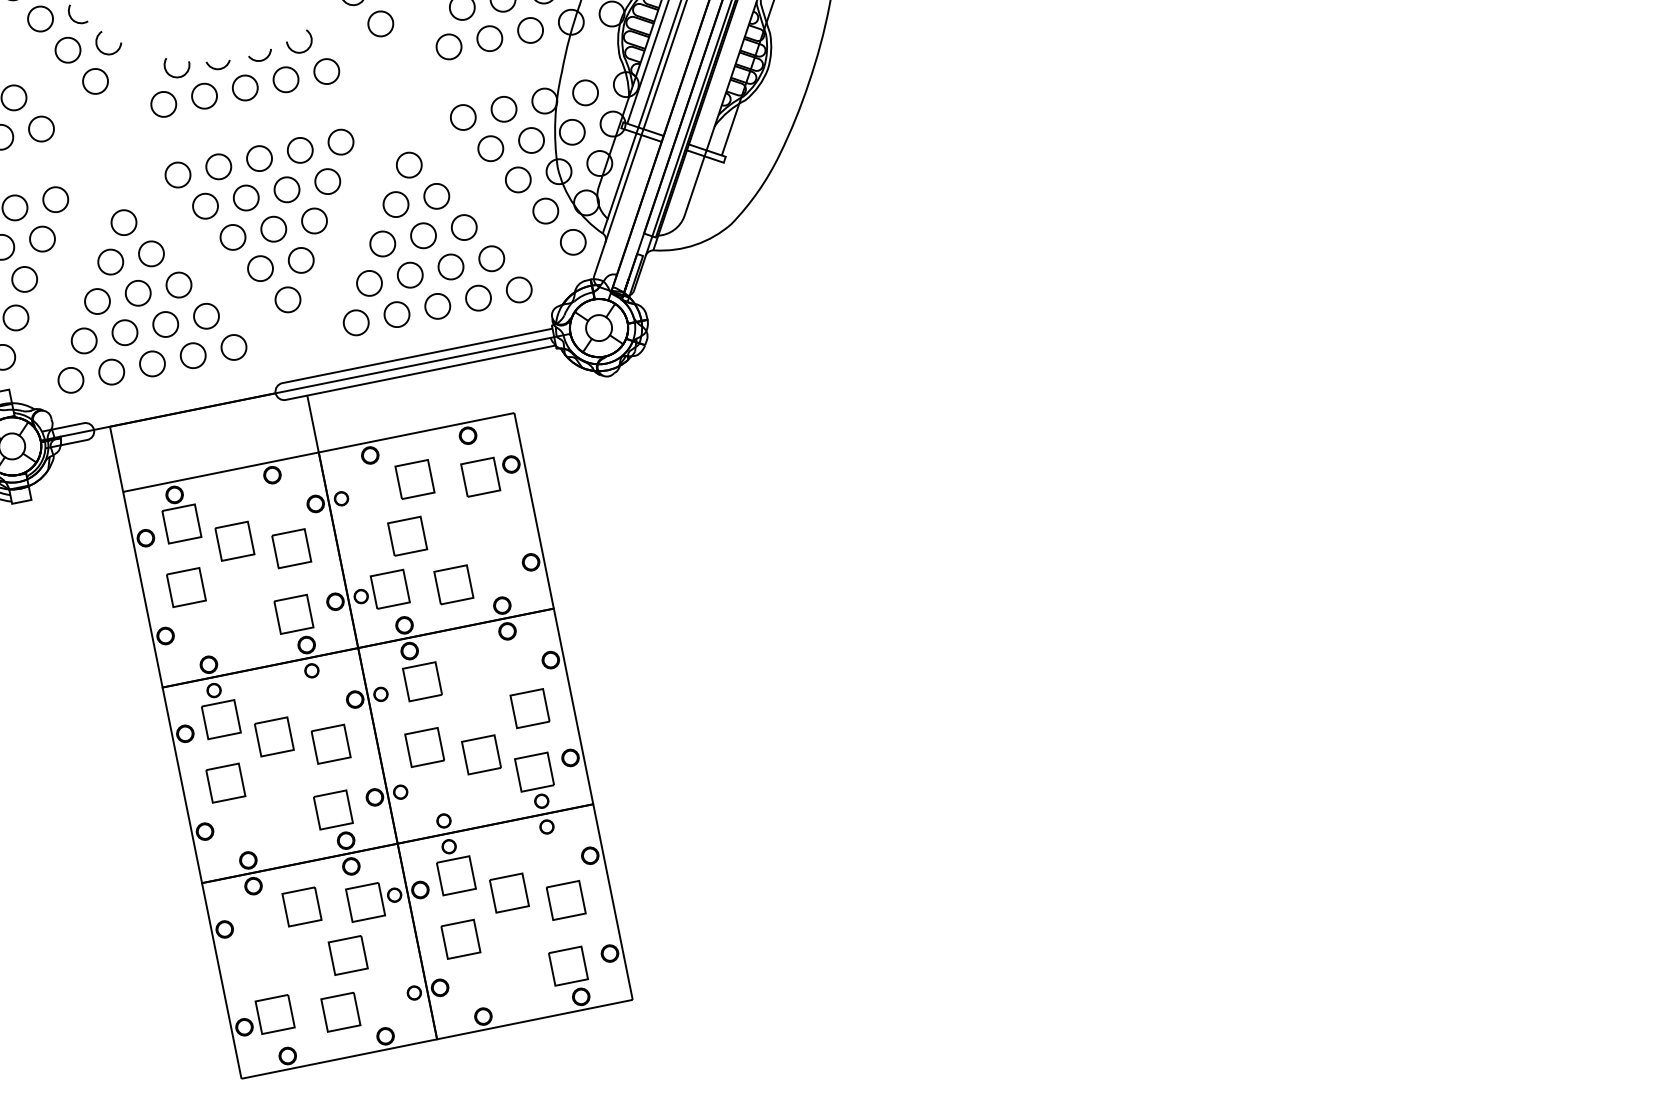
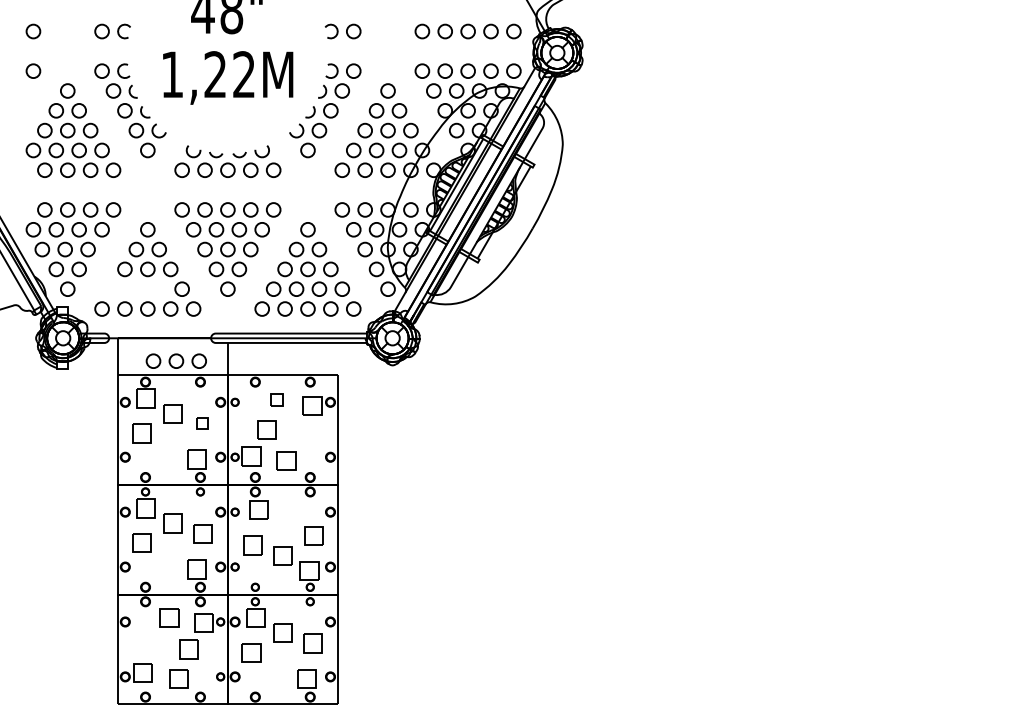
part: (123, 331) -> (175, 360), moved
part: (414, 478) -> (276, 399), size x0.7
part: (290, 548) -> (202, 423), size x0.6

